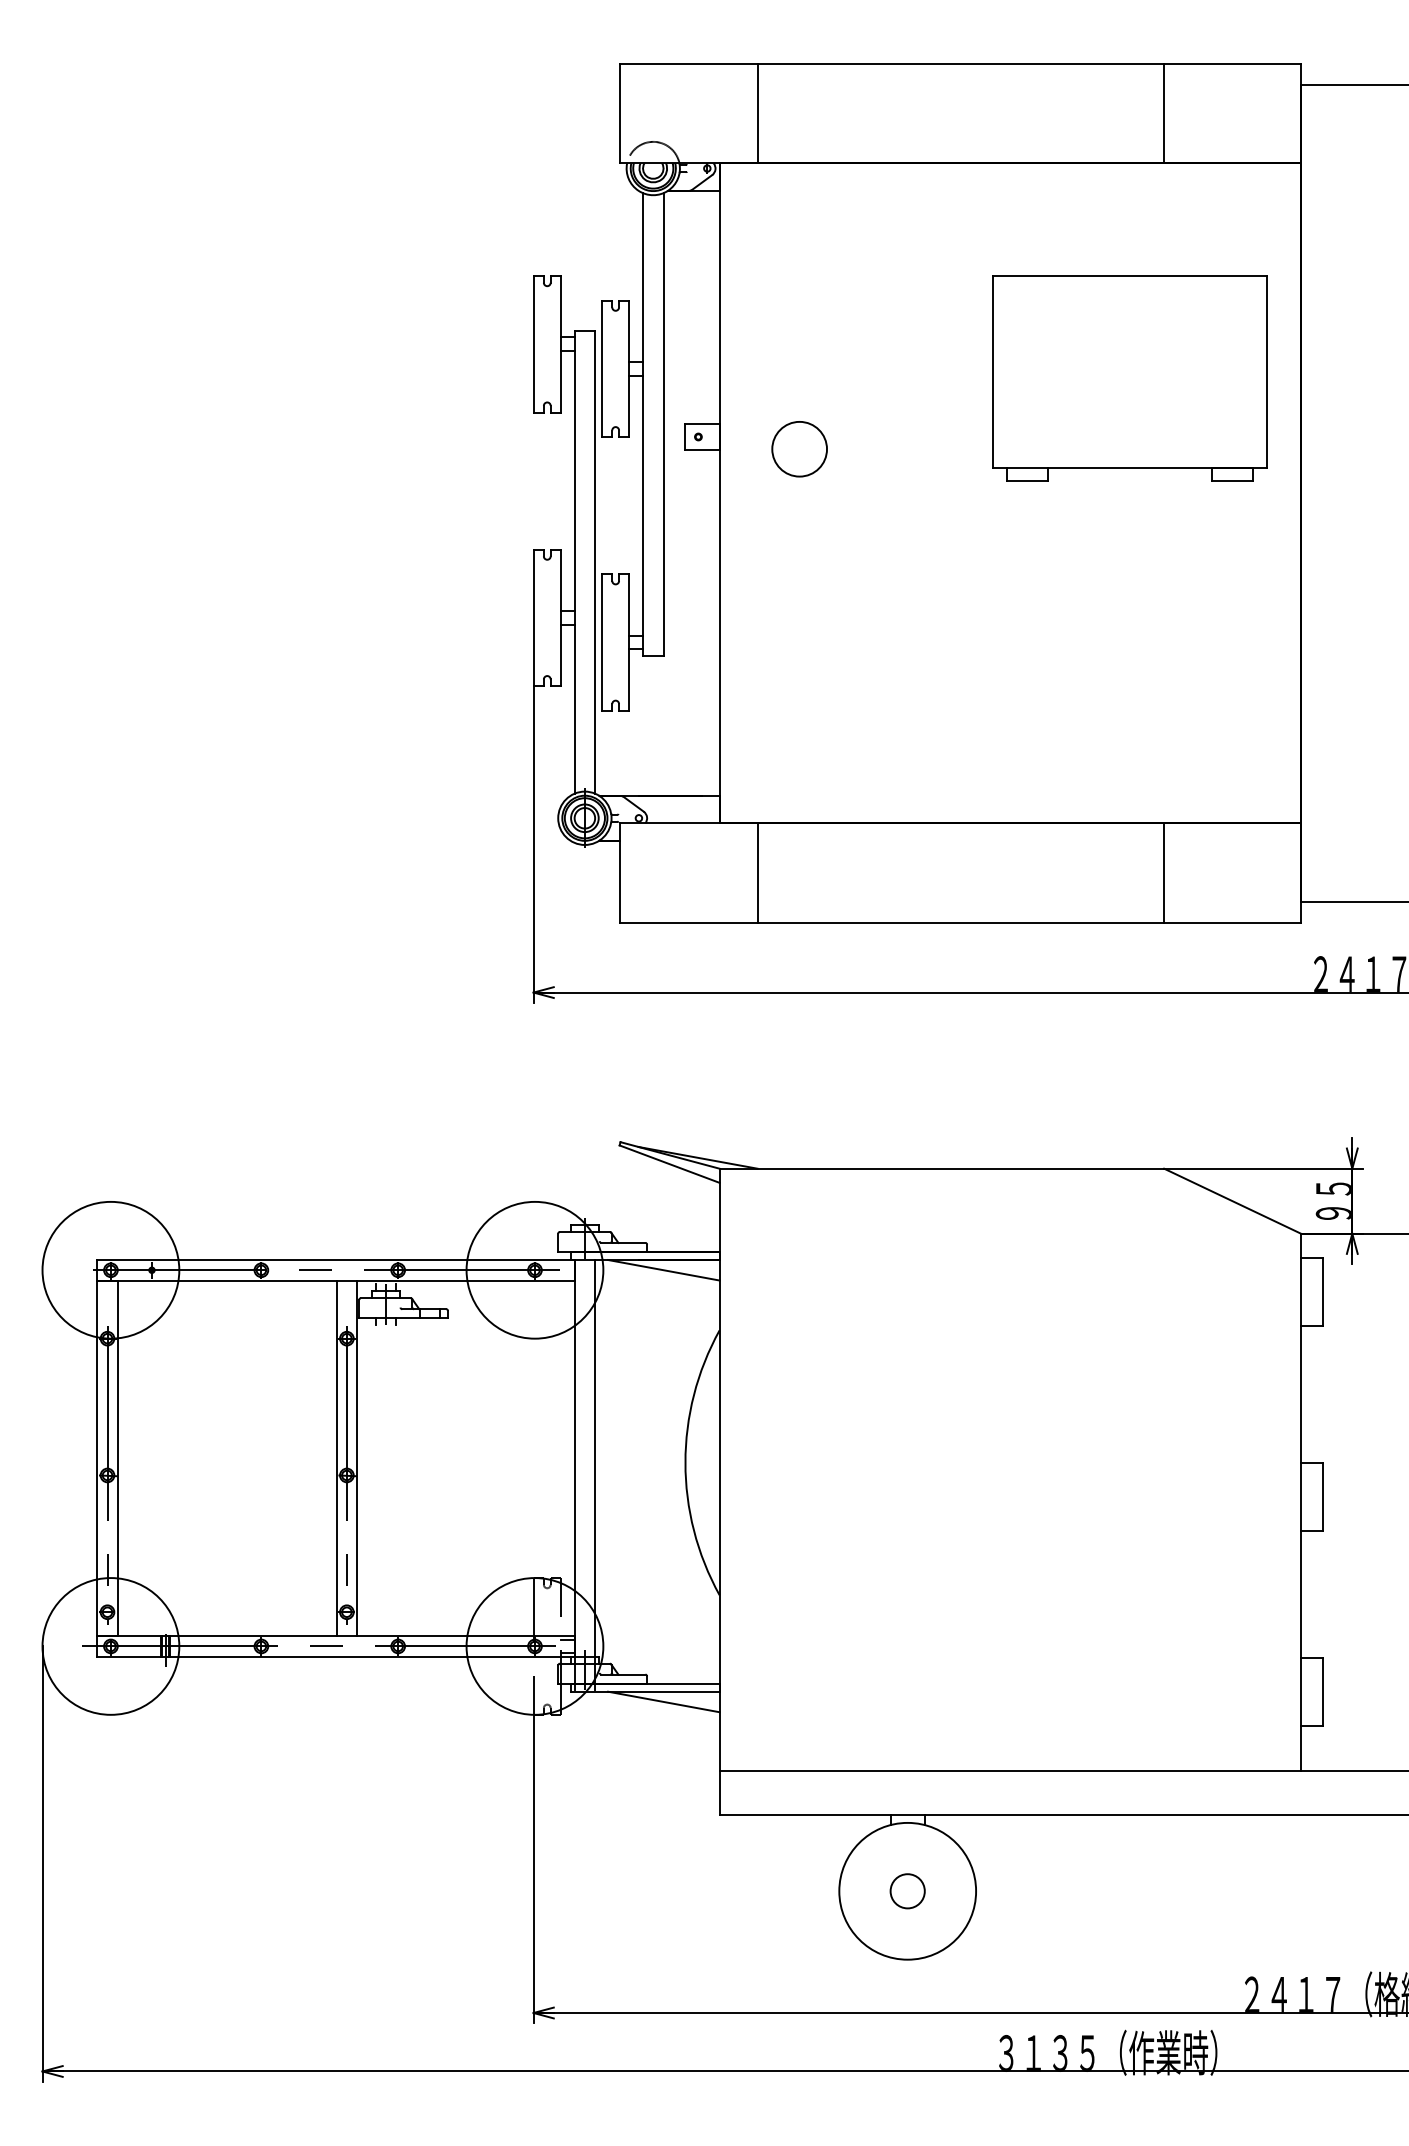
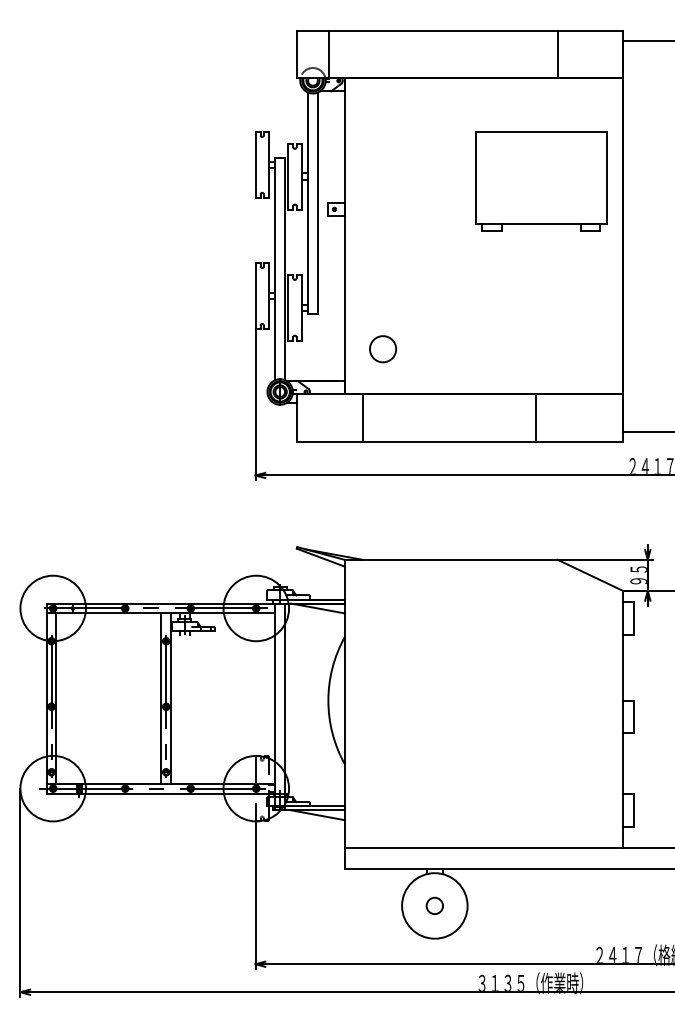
line: (756, 113) -> (328, 54), moved
circle: (800, 449) -> (383, 349), moved
line: (1163, 871) -> (535, 417), moved

